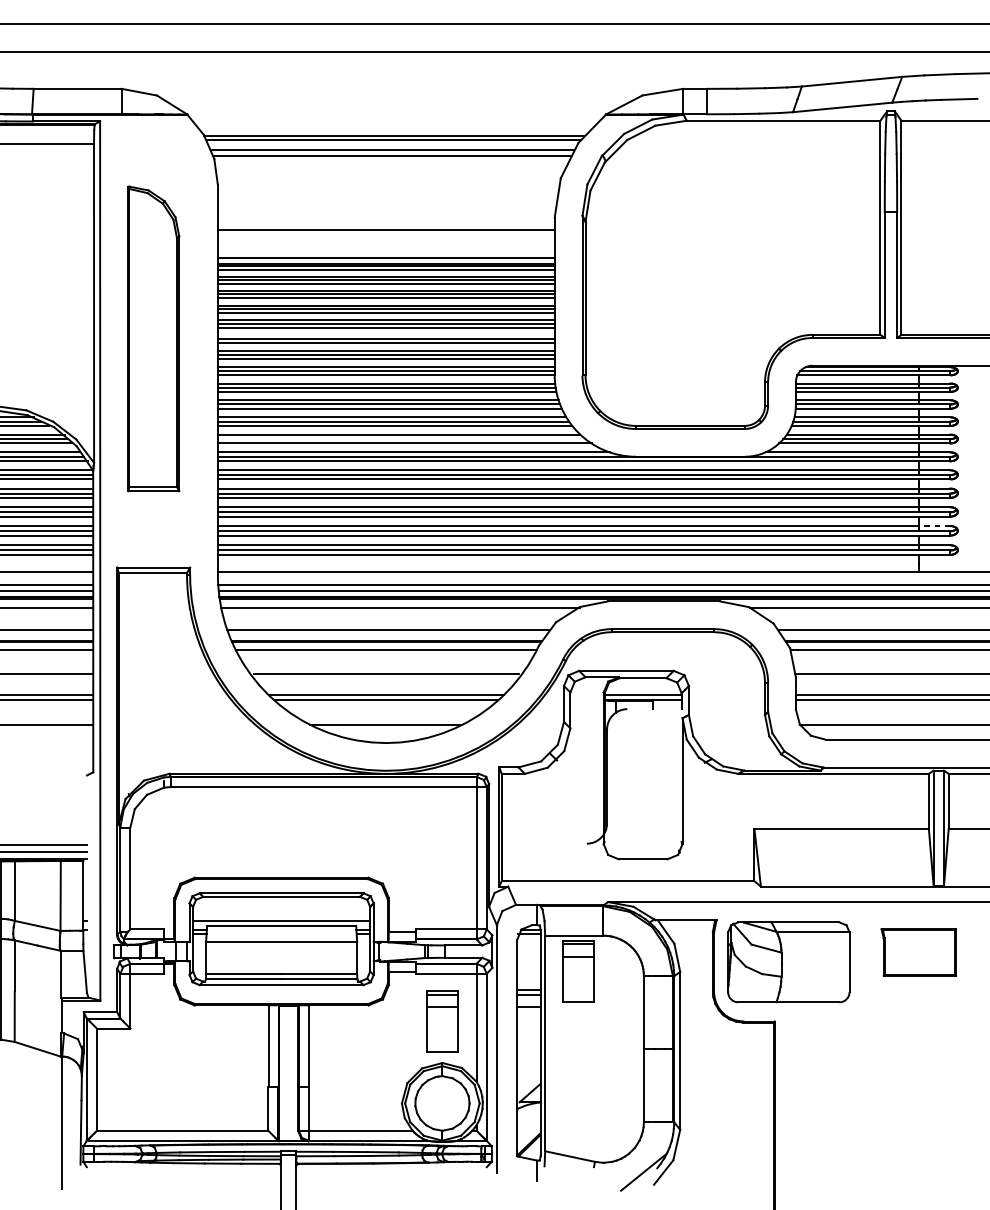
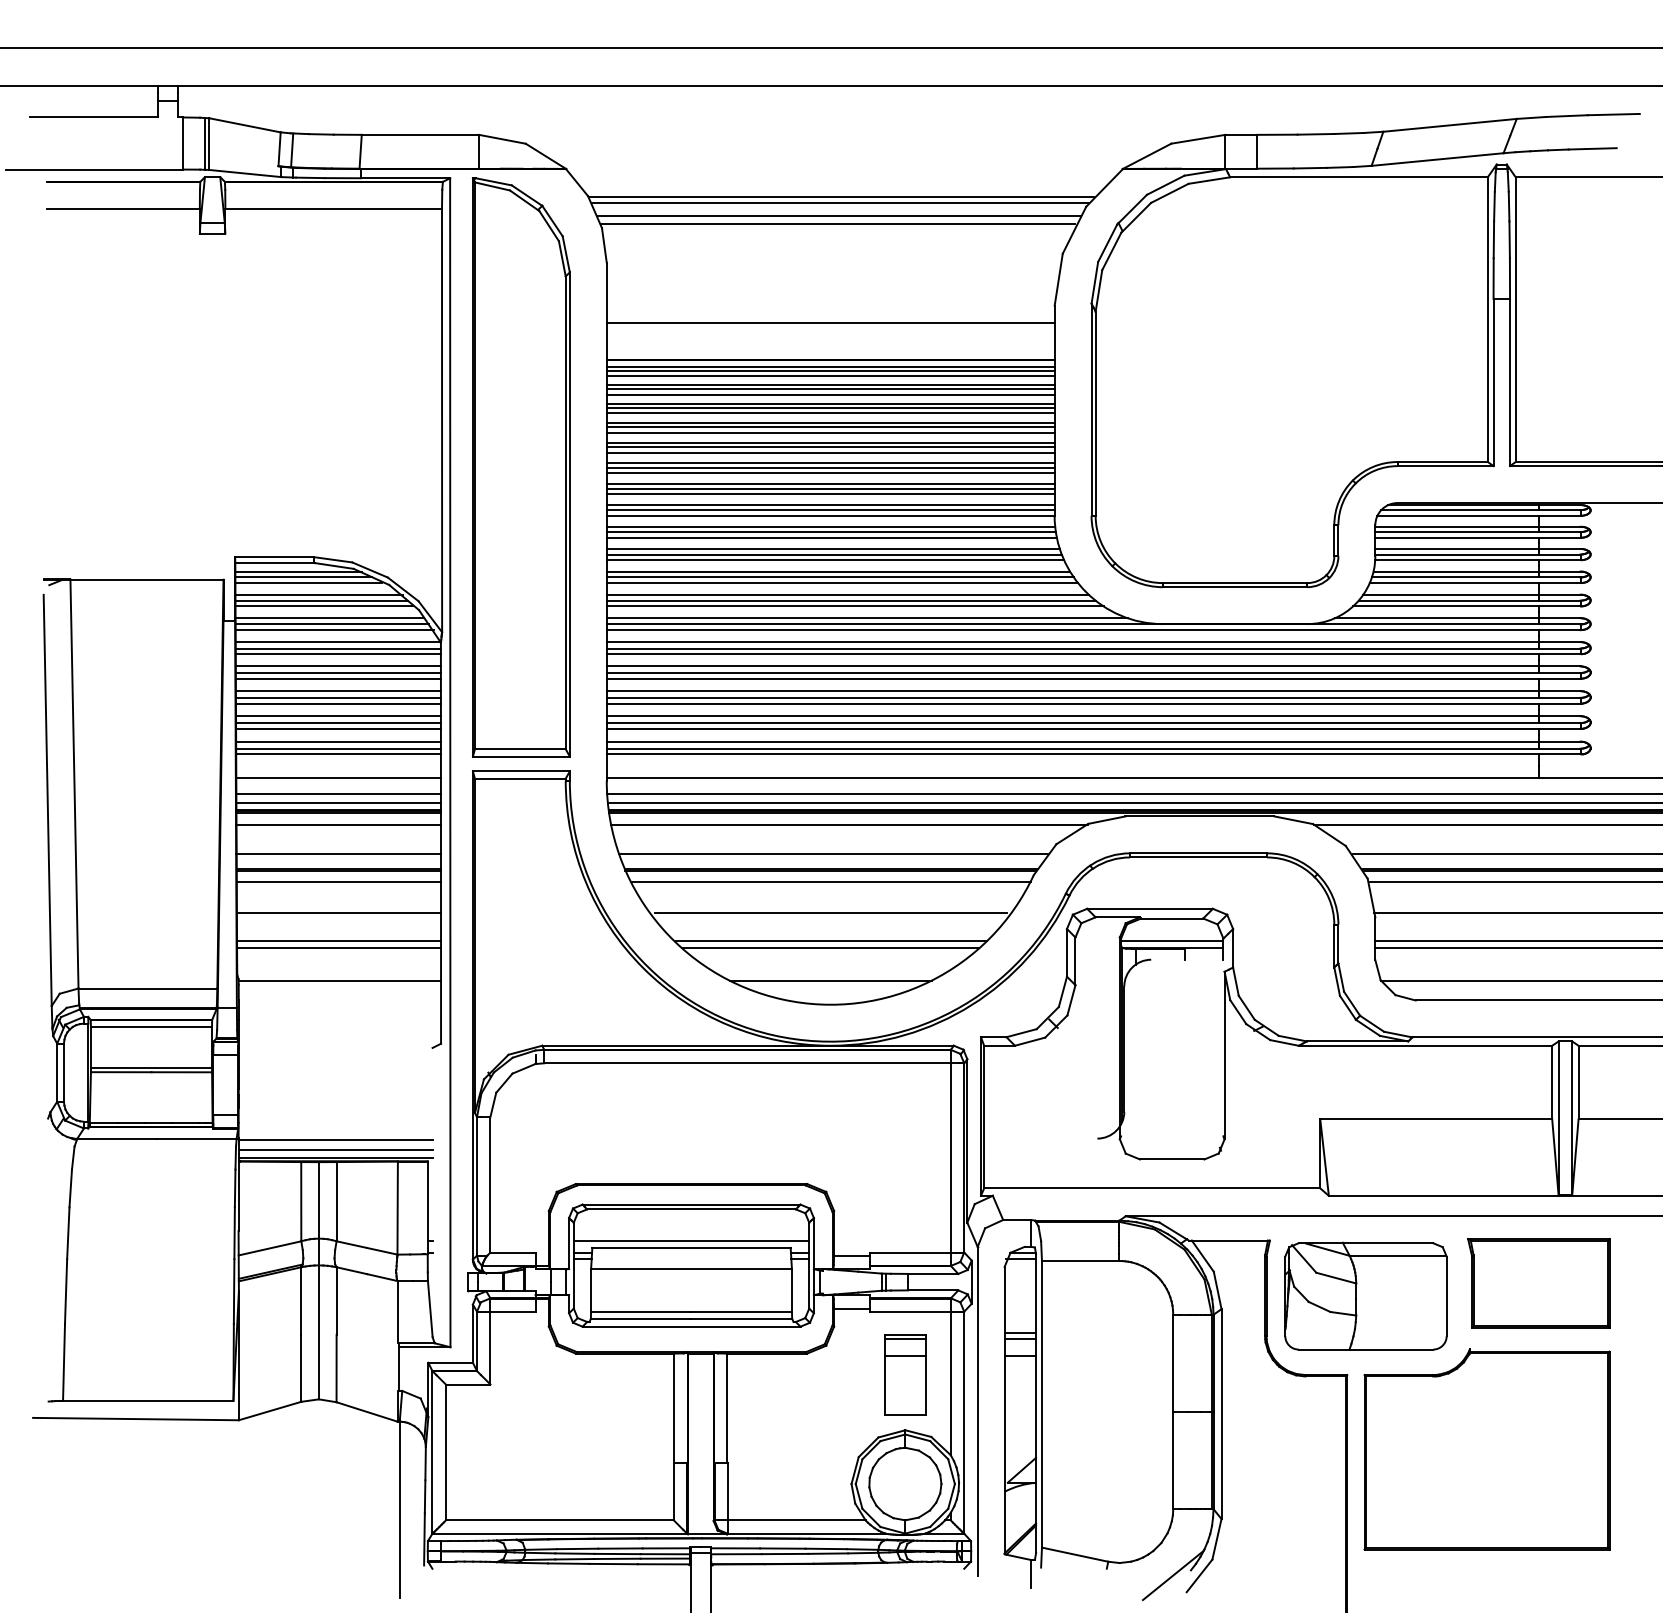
line: (386, 336) -> (830, 463), added
part: (153, 339) -> (521, 467), size x1.43
line: (401, 439) -> (850, 600), added
line: (934, 526) -> (1559, 716), dashed -> solid
part: (918, 952) -> (1538, 1283), size x1.43
part: (578, 970) -> (1086, 1307), removed
part: (879, 1077) -> (1486, 1449), added

